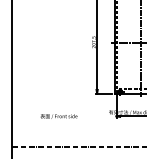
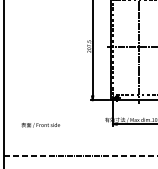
text: (58, 115) -> (40, 124), moved

